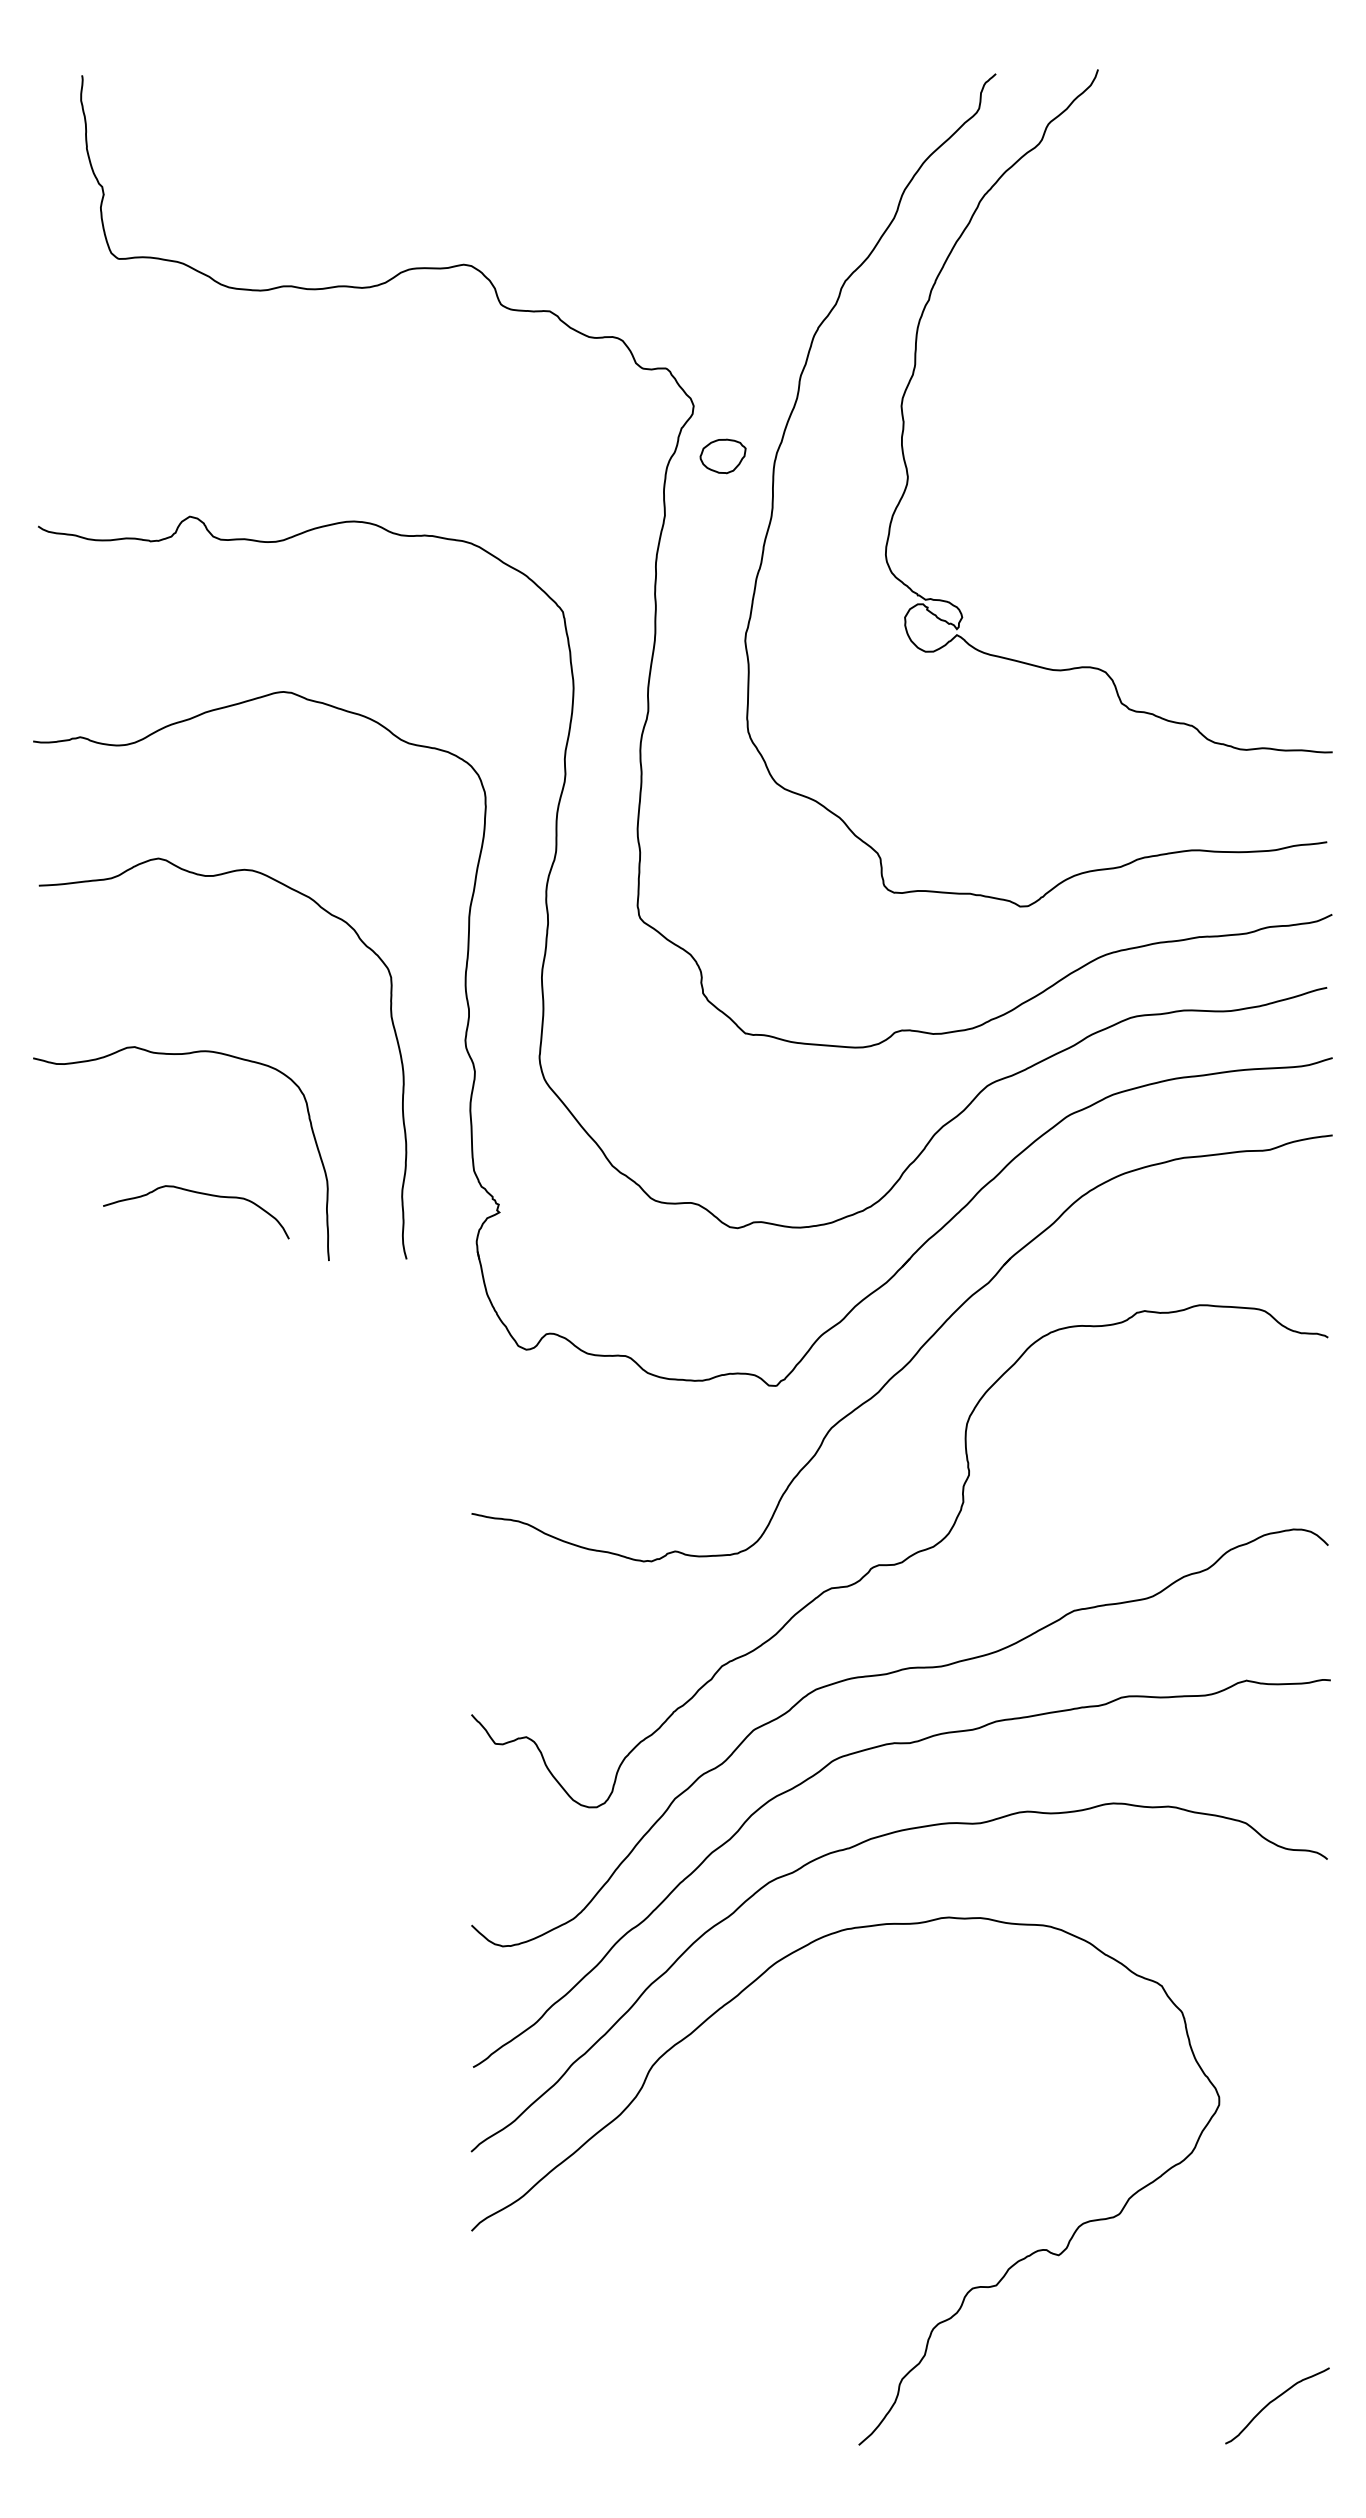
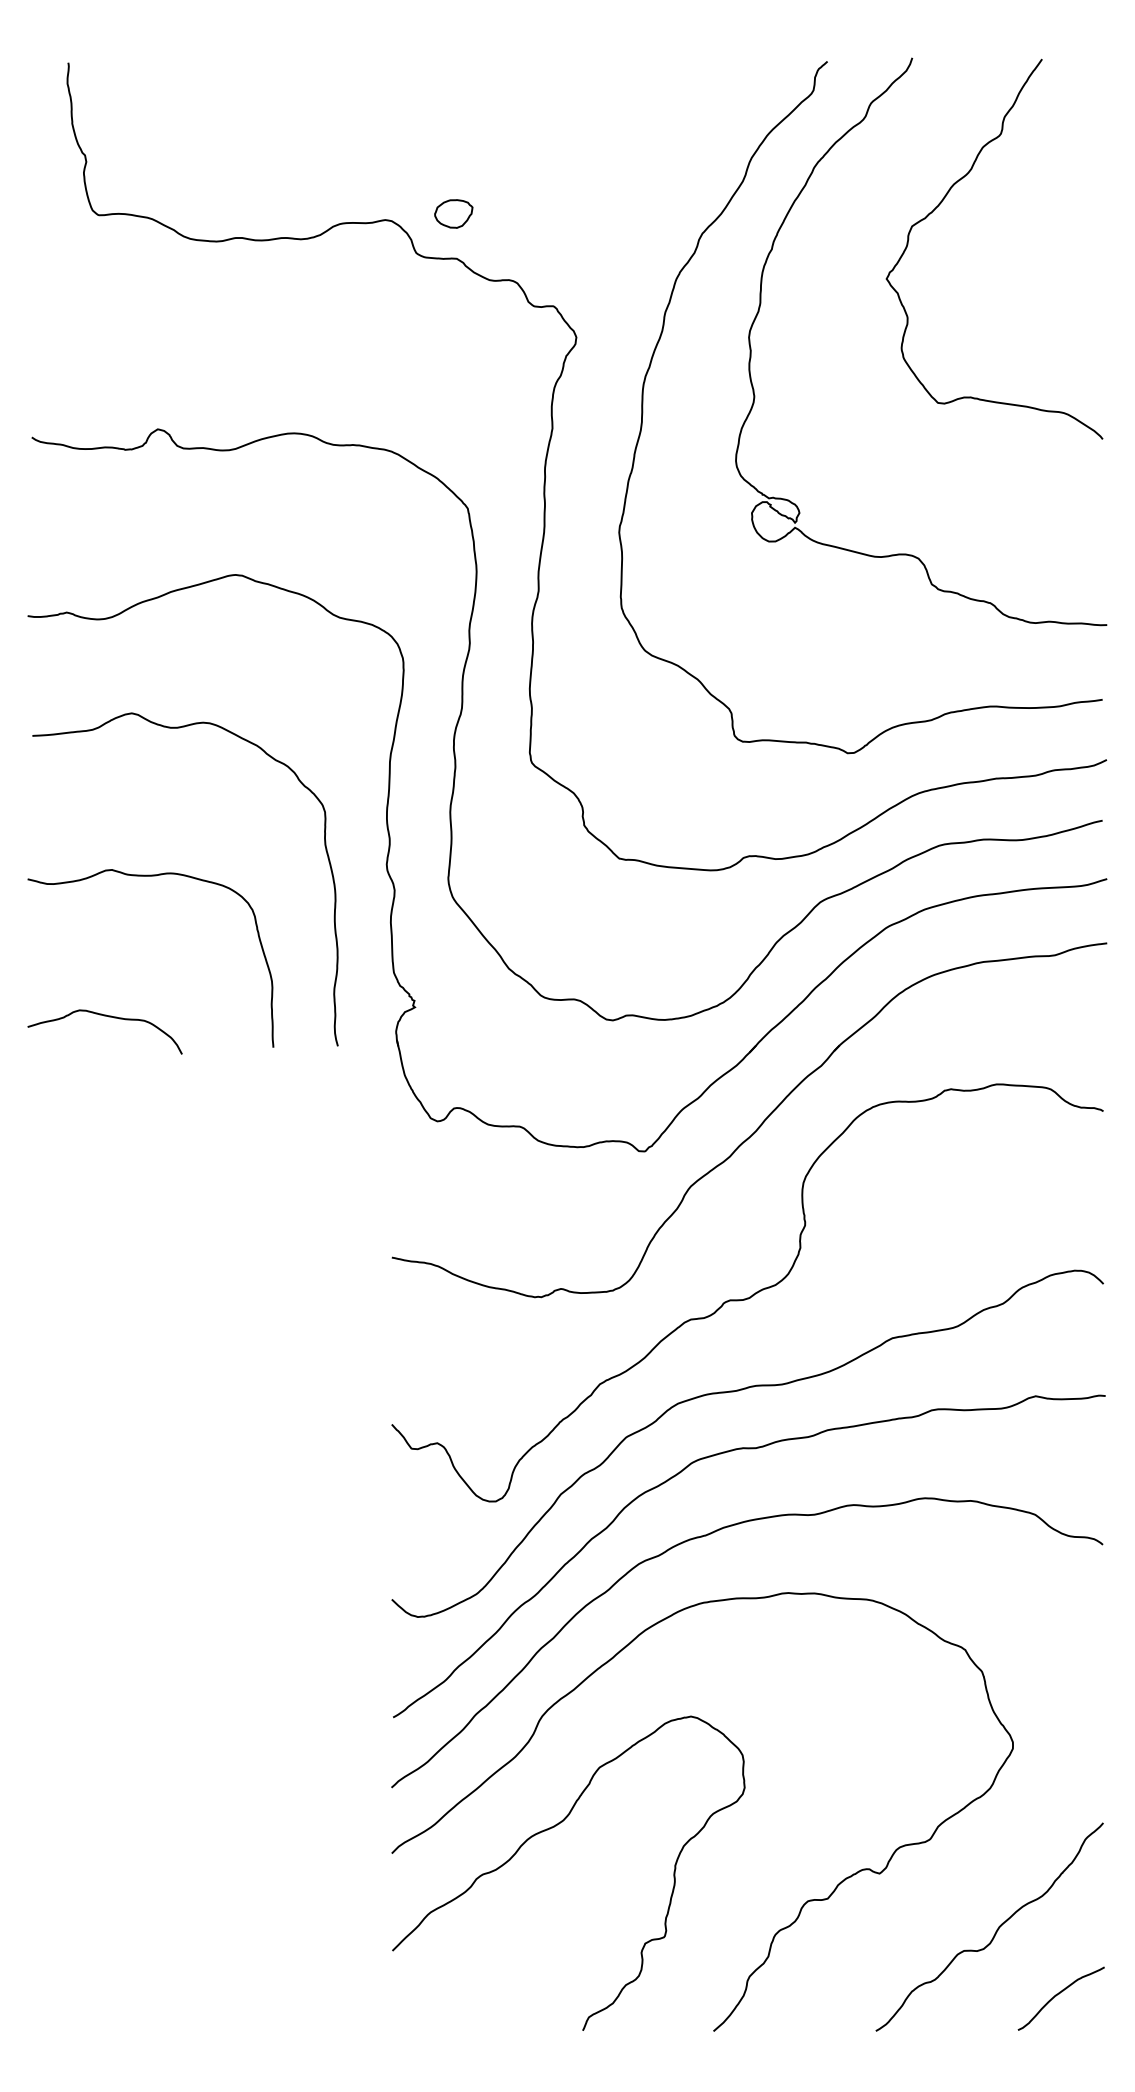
curve: (1132, 245) -> (940, 204), added
part: (722, 456) -> (453, 214), moved
curve: (201, 1194) -> (109, 1017), moved
curve: (663, 2201) -> (551, 1828), added
curve: (1198, 2324) -> (995, 1931), added

